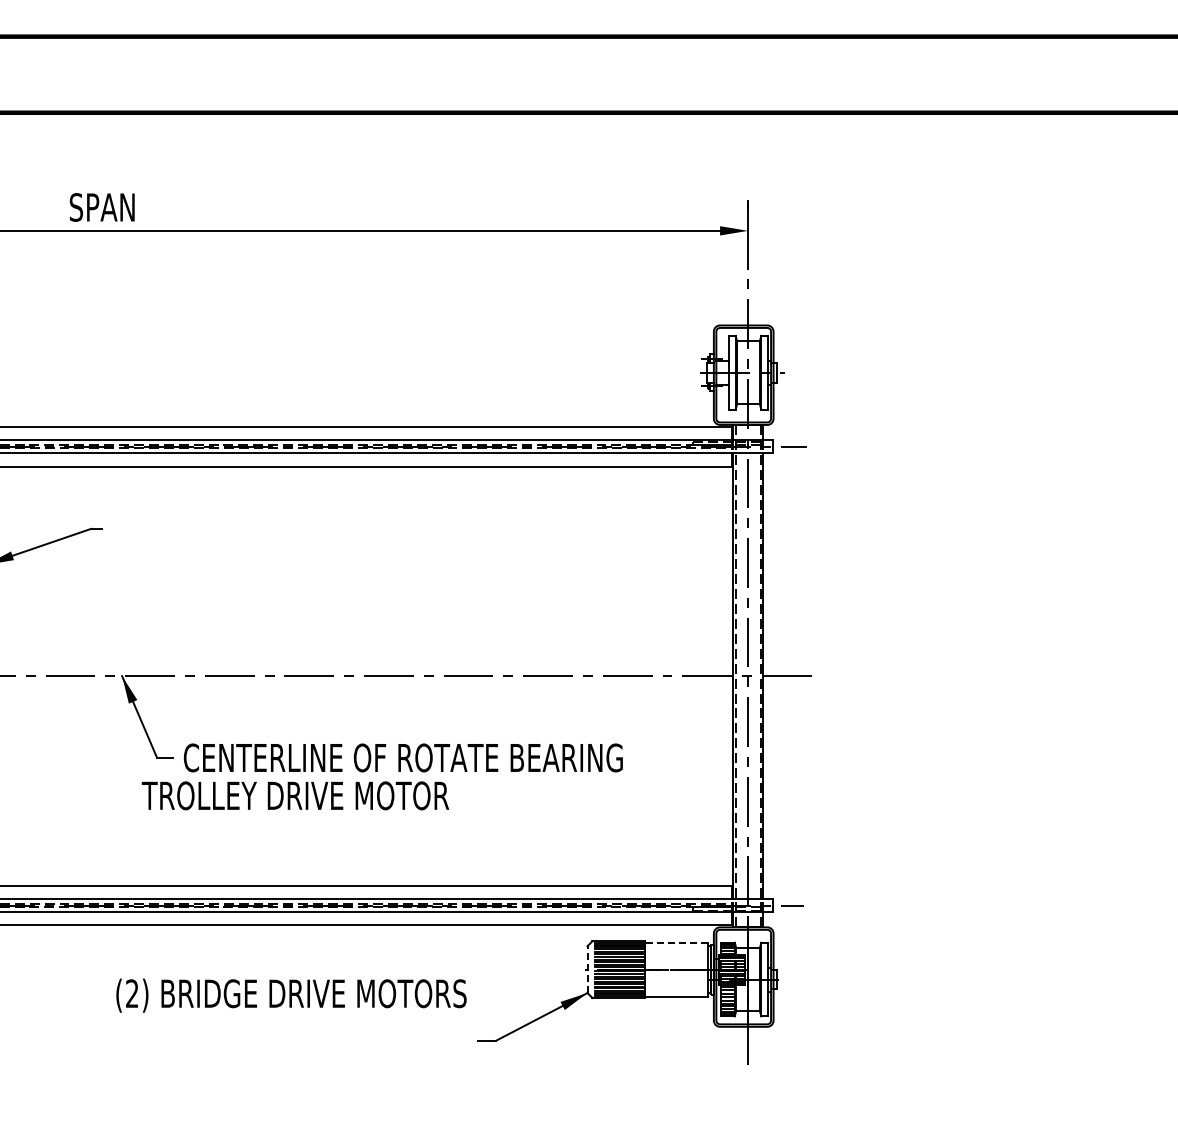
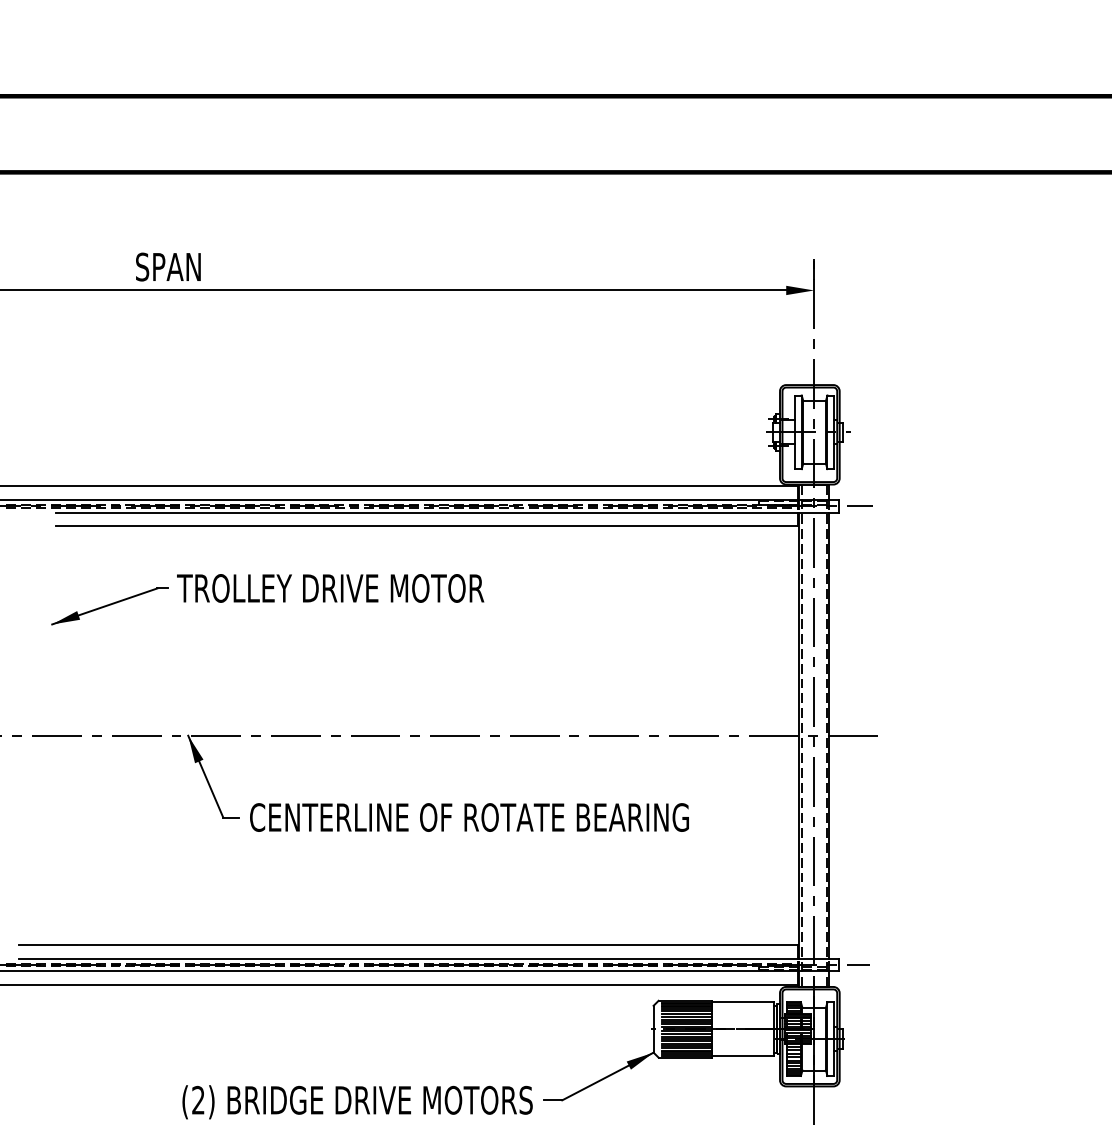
text: (295, 795) -> (330, 588), moved
line: (676, 942) -> (742, 1002), dashed -> solid
line: (587, 969) -> (653, 1029), dashed -> solid
text: (291, 995) -> (357, 1102), moved

